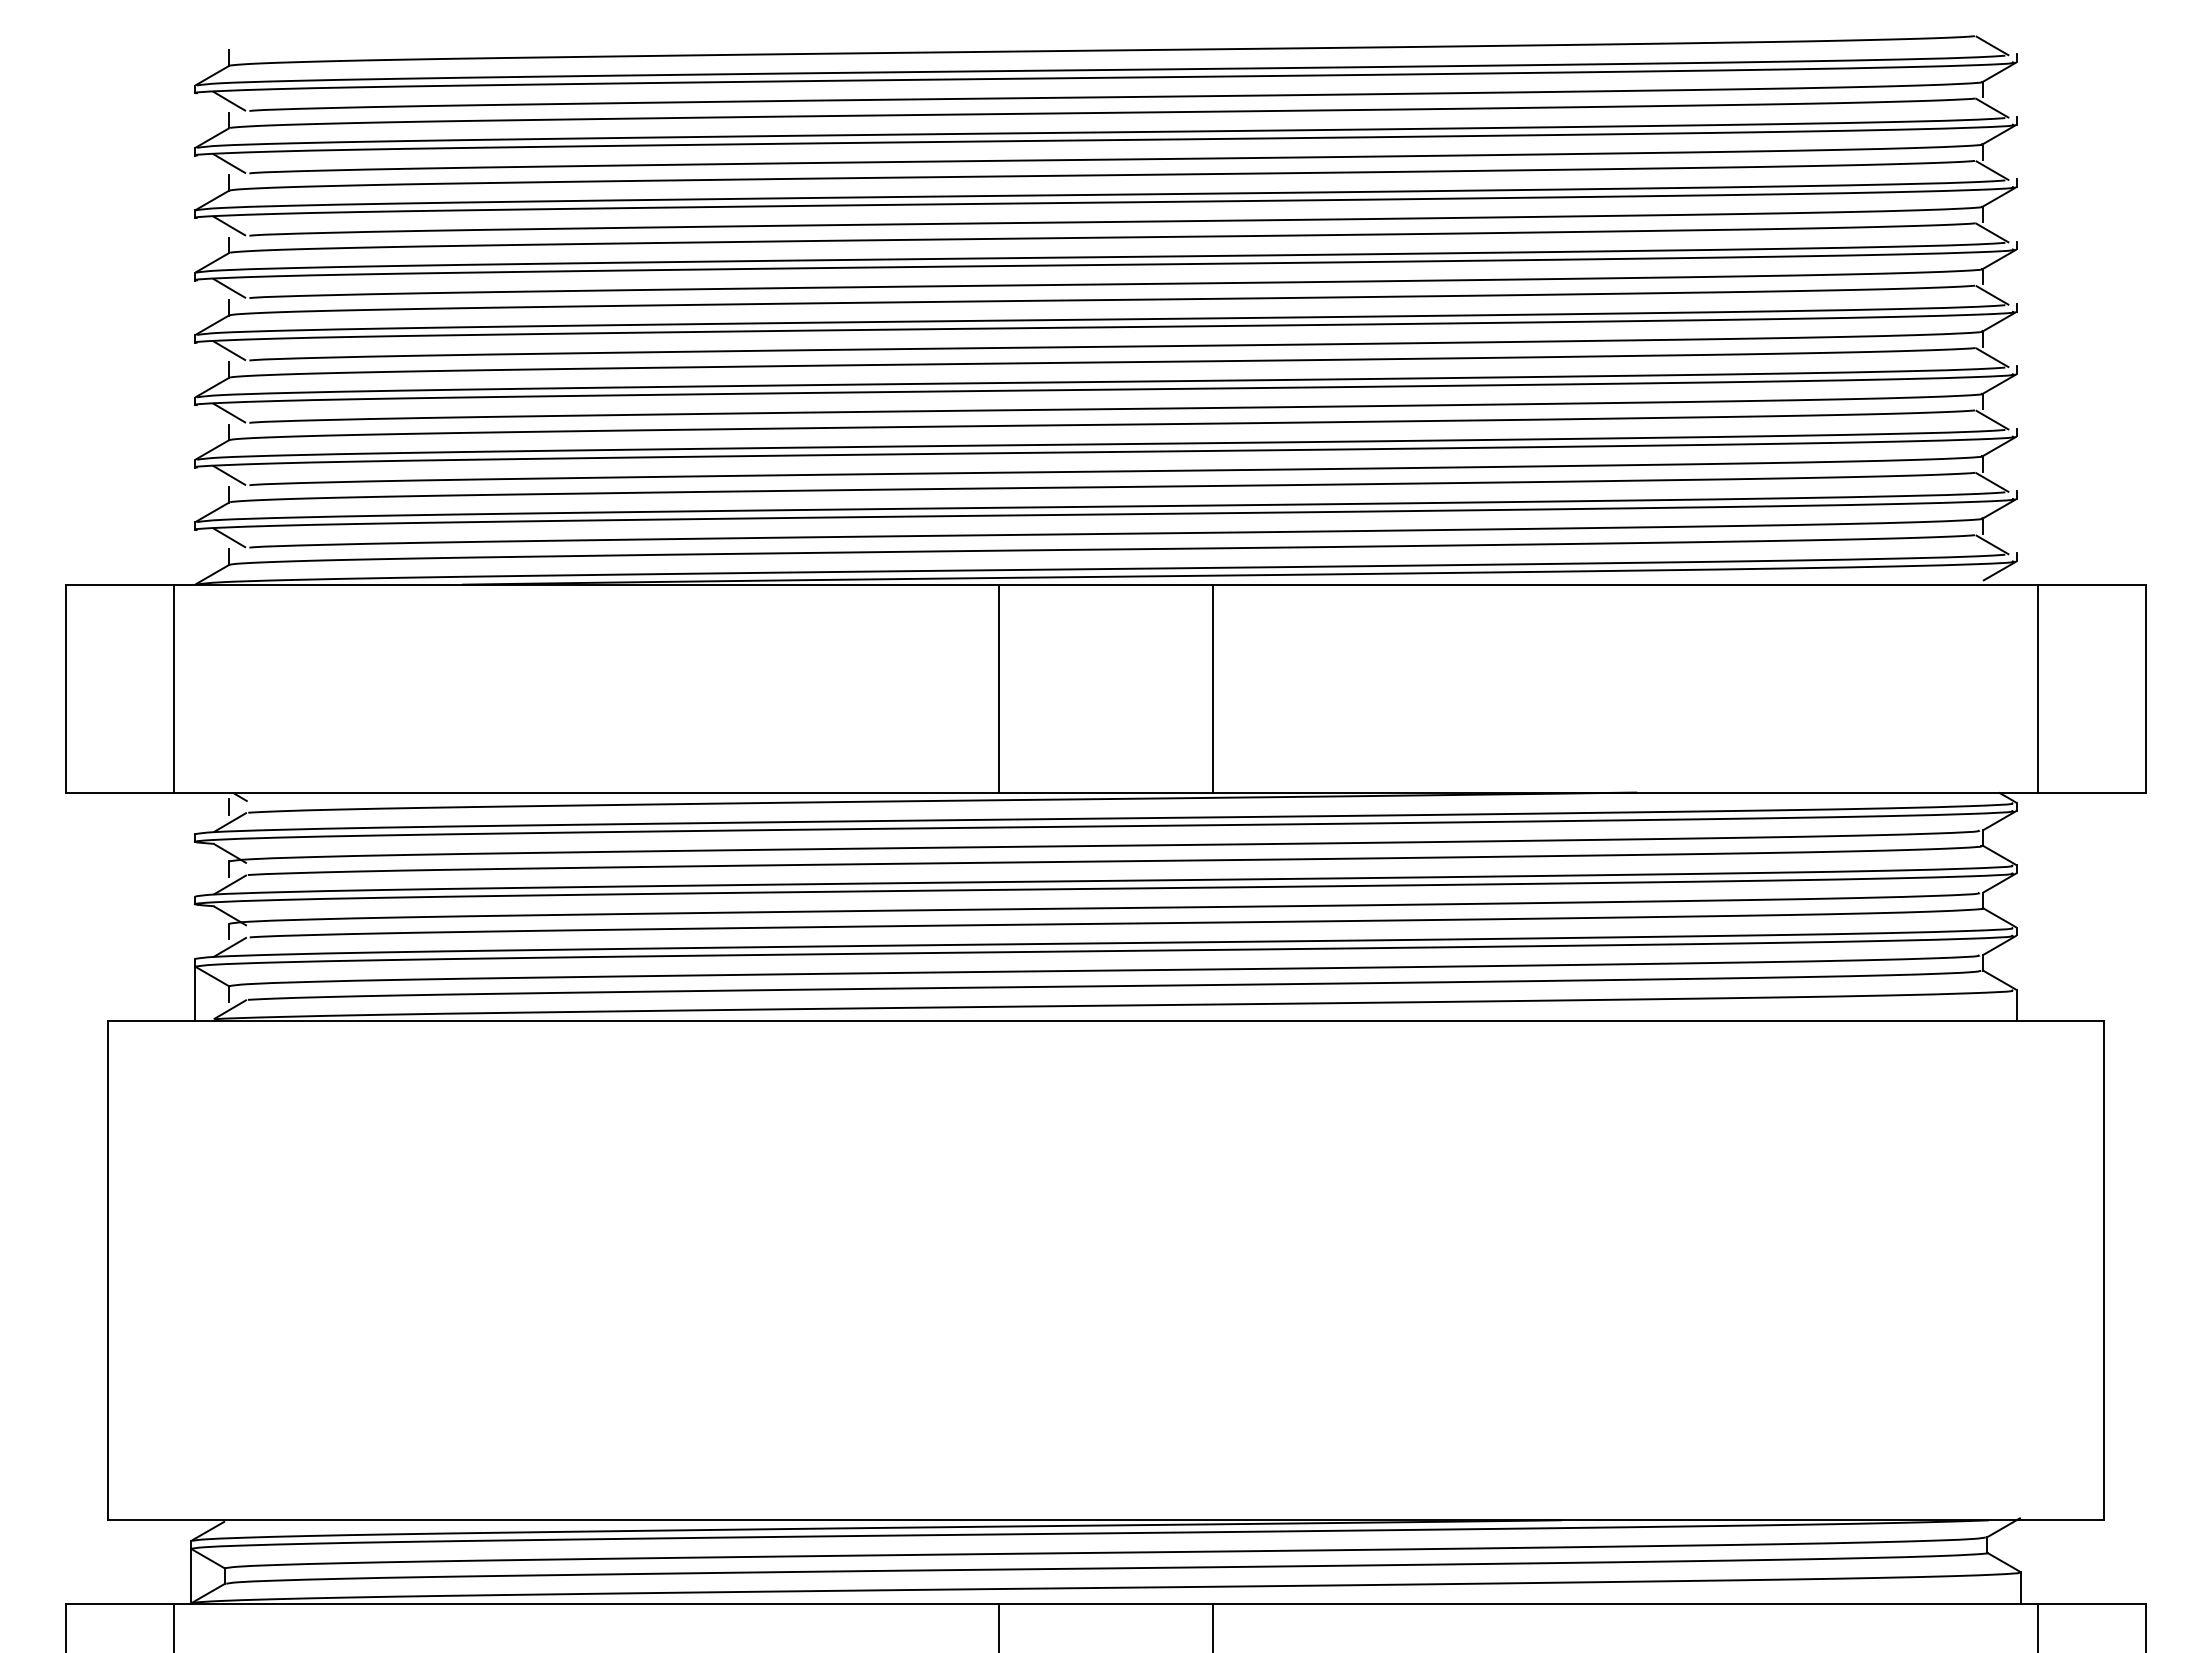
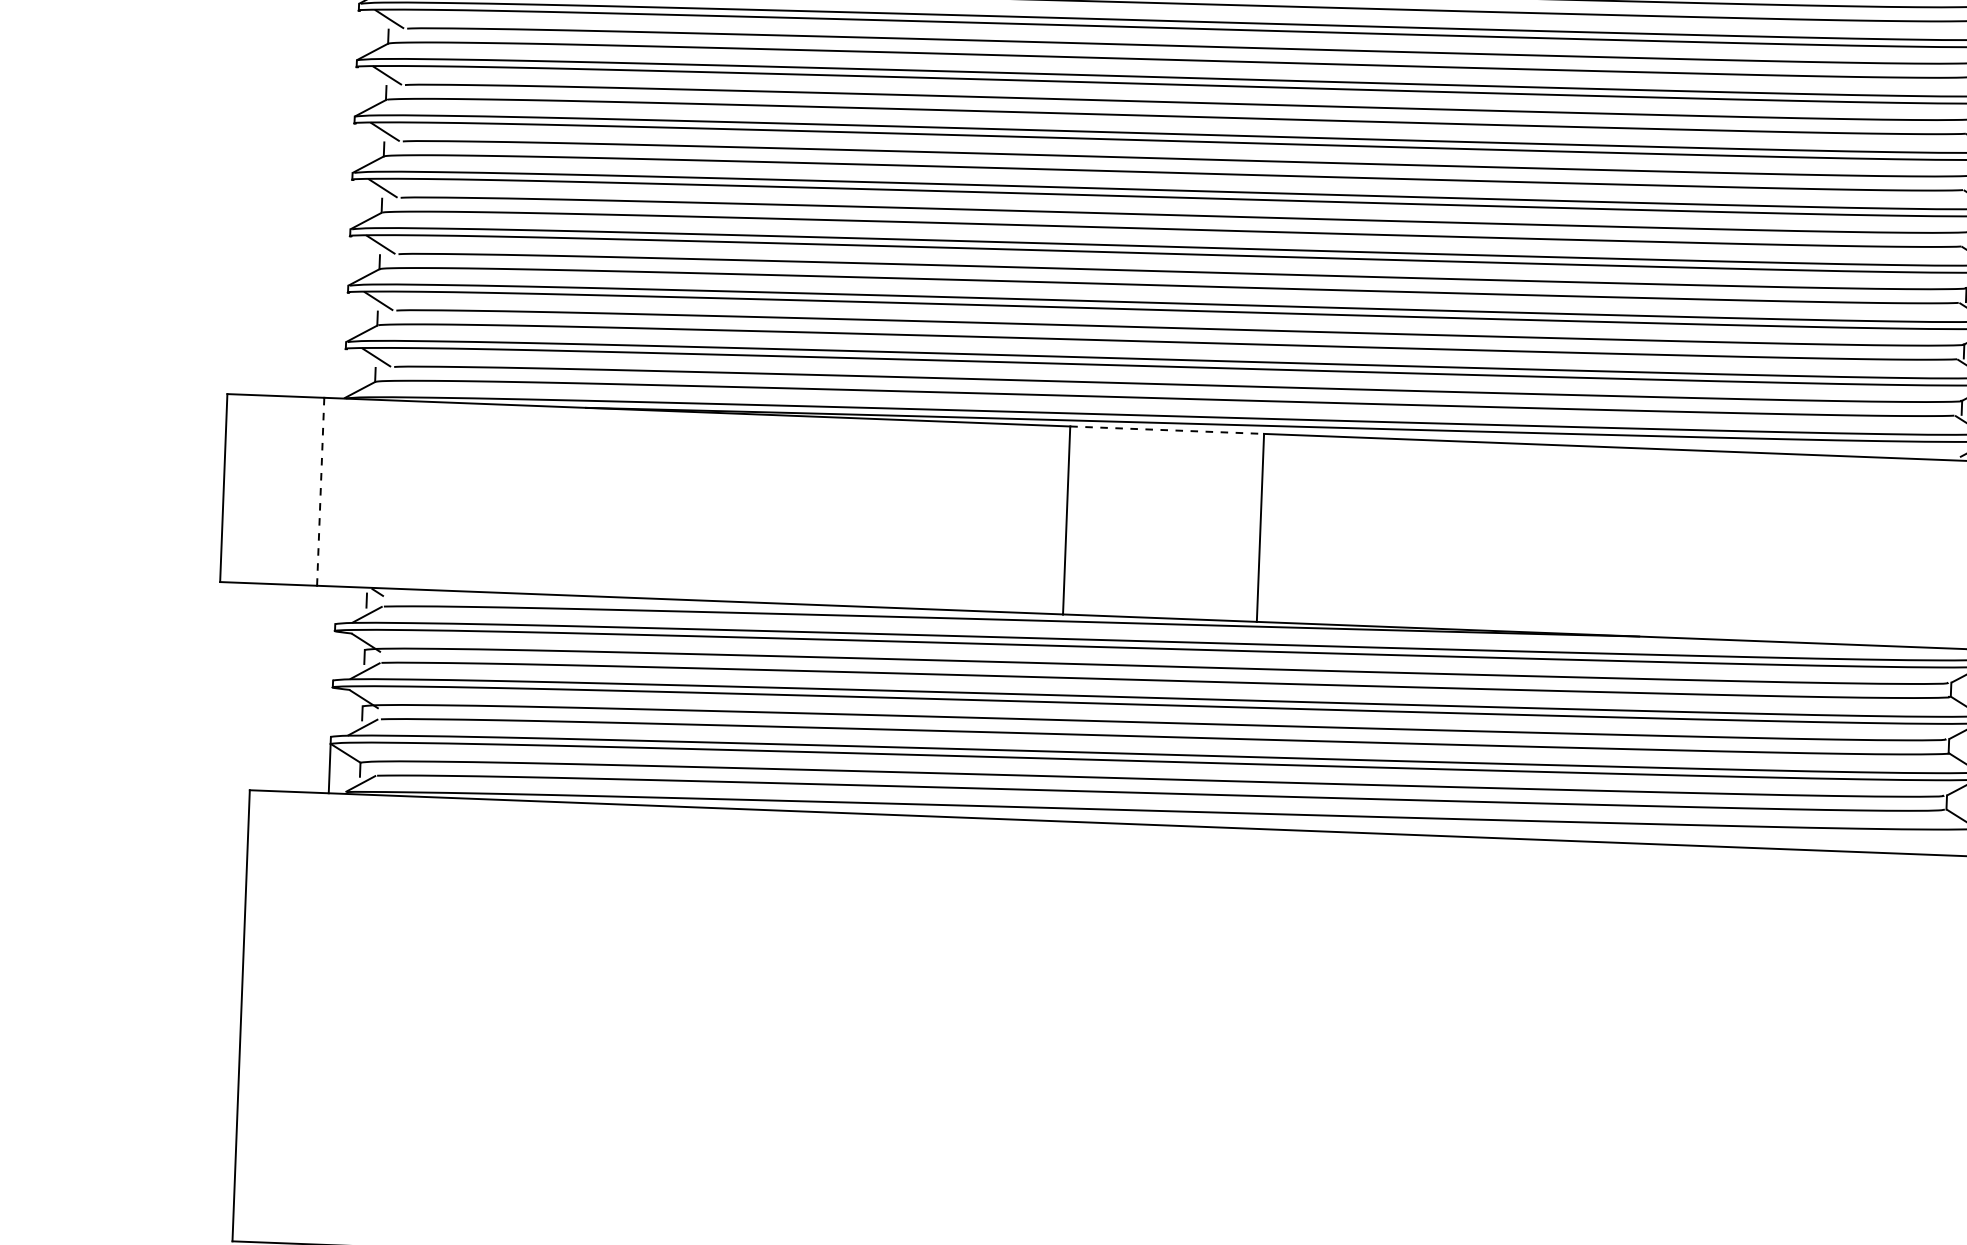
line: (1106, 584) -> (1167, 430), solid -> dashed
line: (173, 688) -> (320, 491), solid -> dashed

